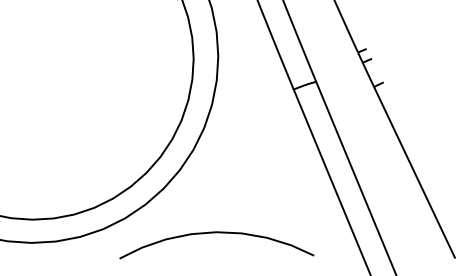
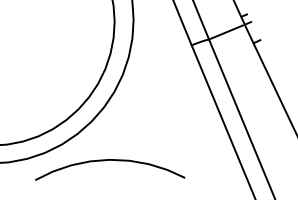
line: (339, 71) -> (226, 31), added
curve: (216, 233) -> (109, 160), moved

